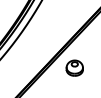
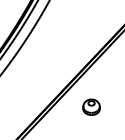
part: (74, 67) -> (91, 106), size x0.7

